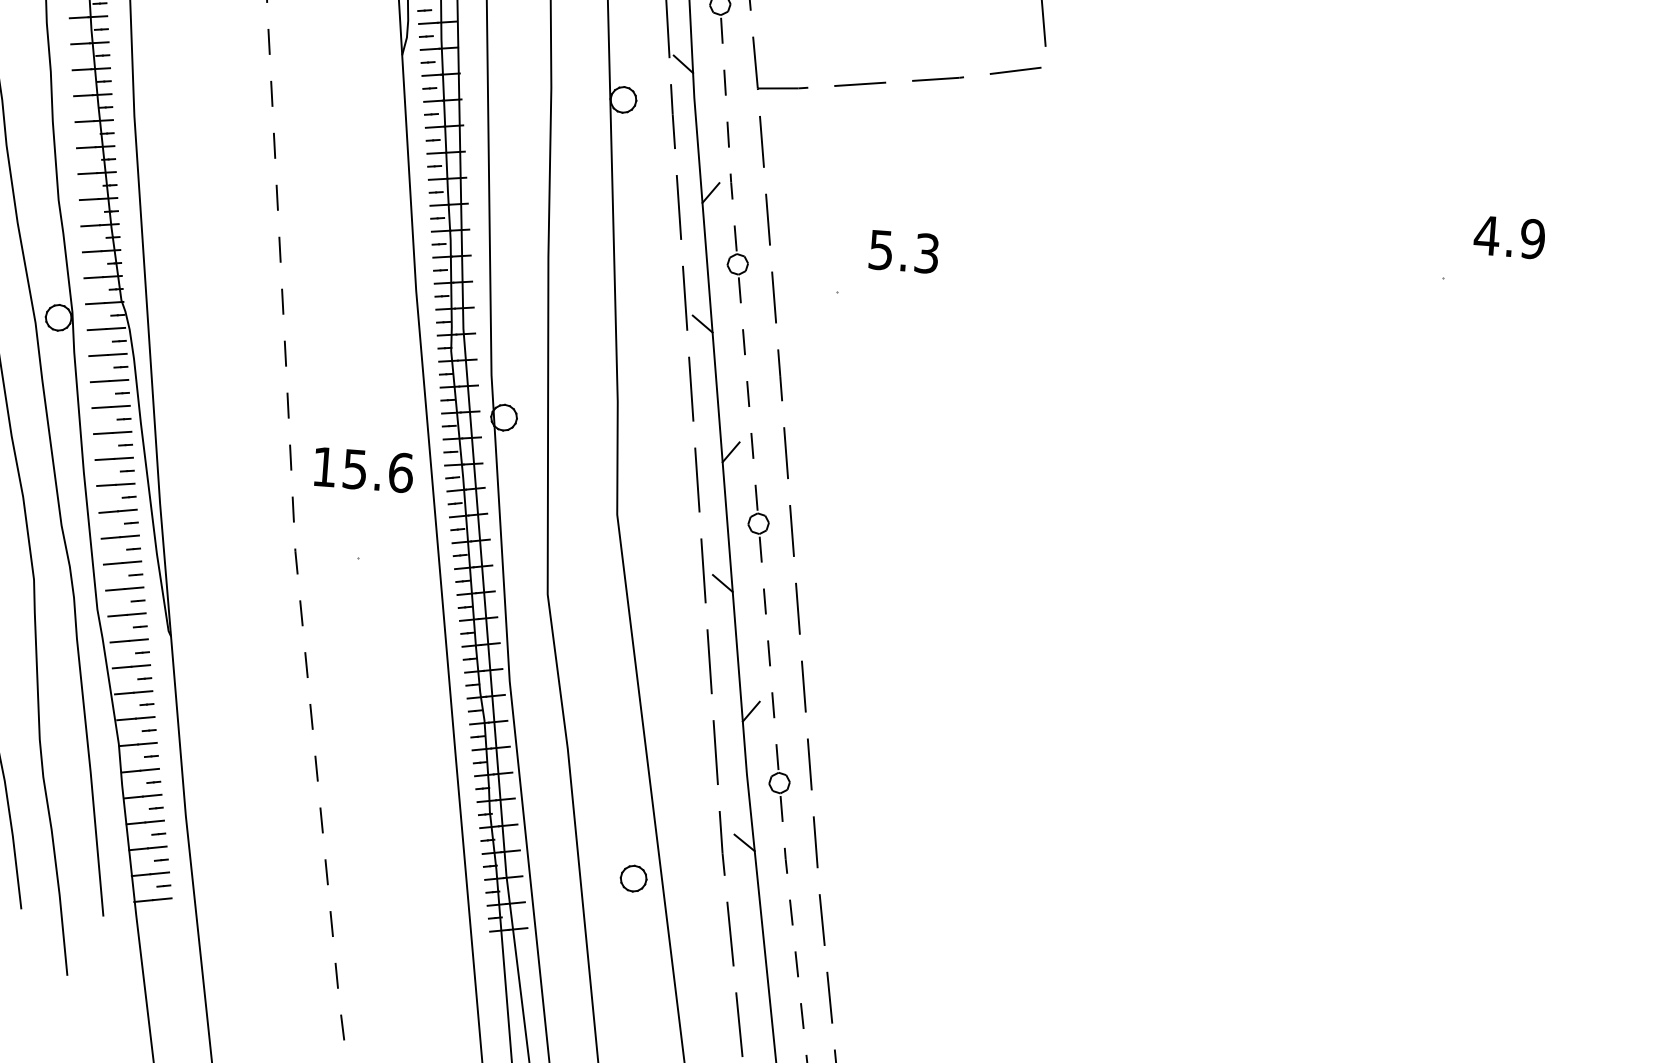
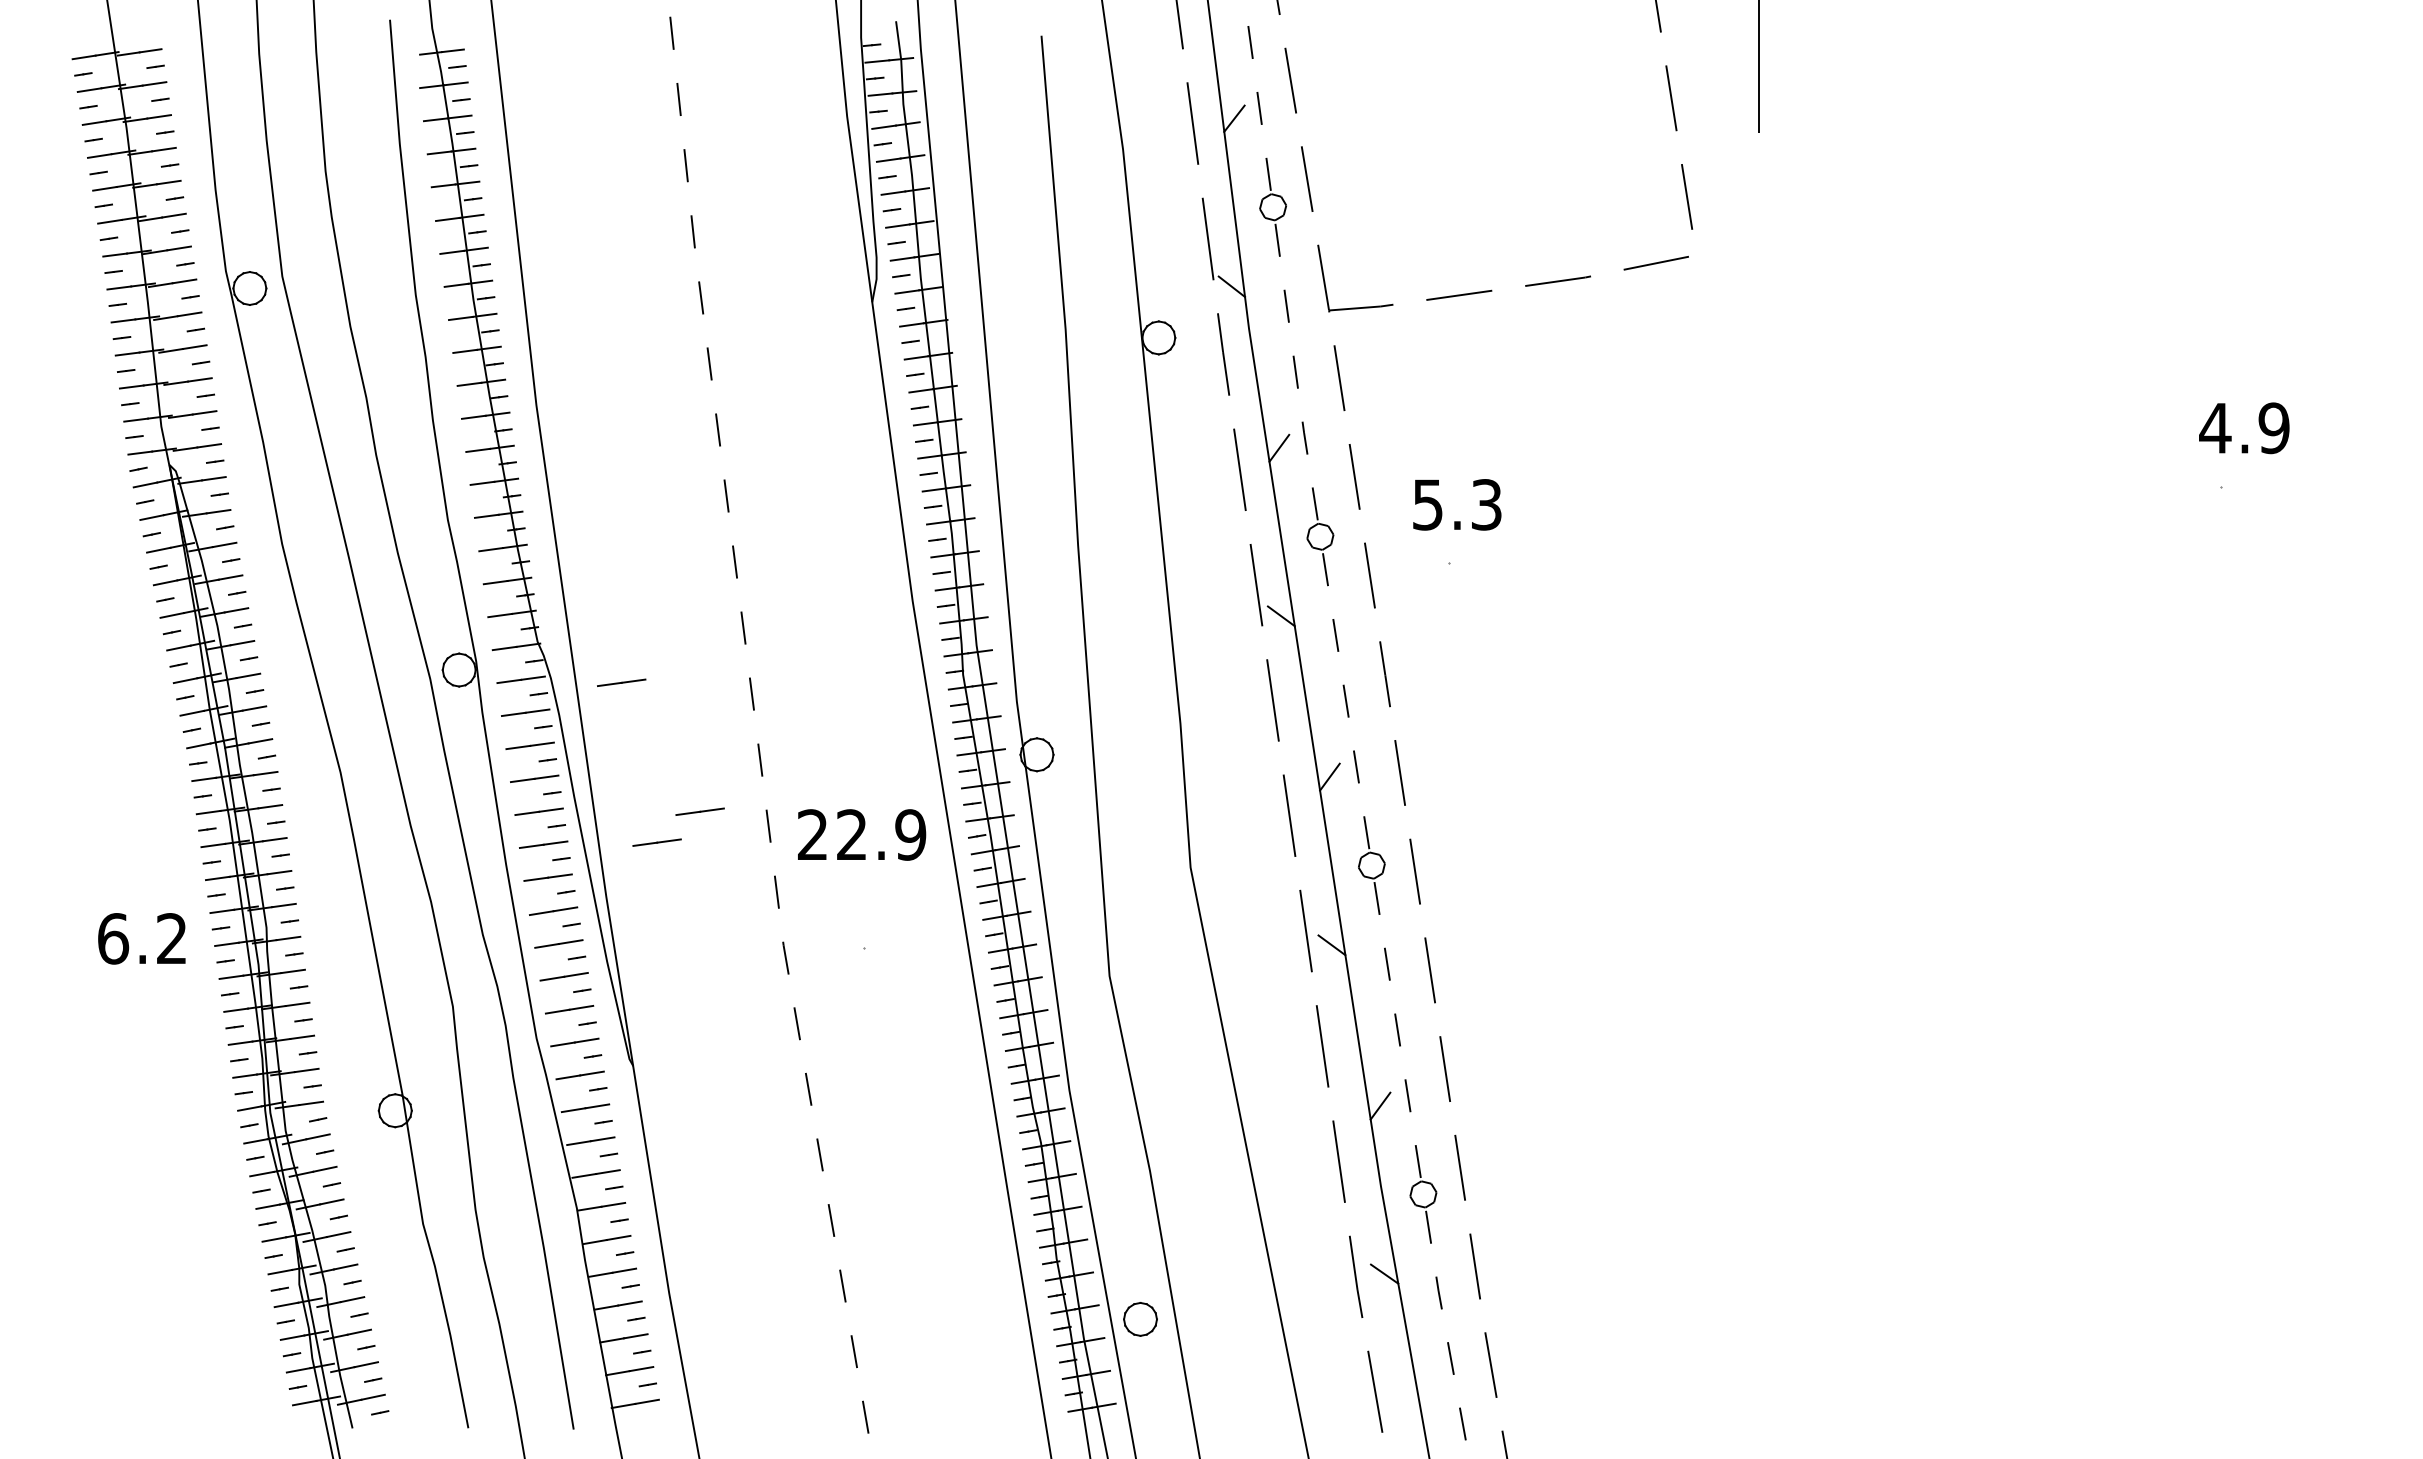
text: (1509, 237) -> (2244, 428), moved
text: (904, 251) -> (1457, 504), moved
line: (184, 337) -> (621, 682), added
line: (237, 442) -> (699, 811), added
line: (202, 463) -> (656, 842), added
text: (363, 469) -> (862, 834), 15.6 -> 22.9
part: (633, 878) -> (1140, 1319), moved

